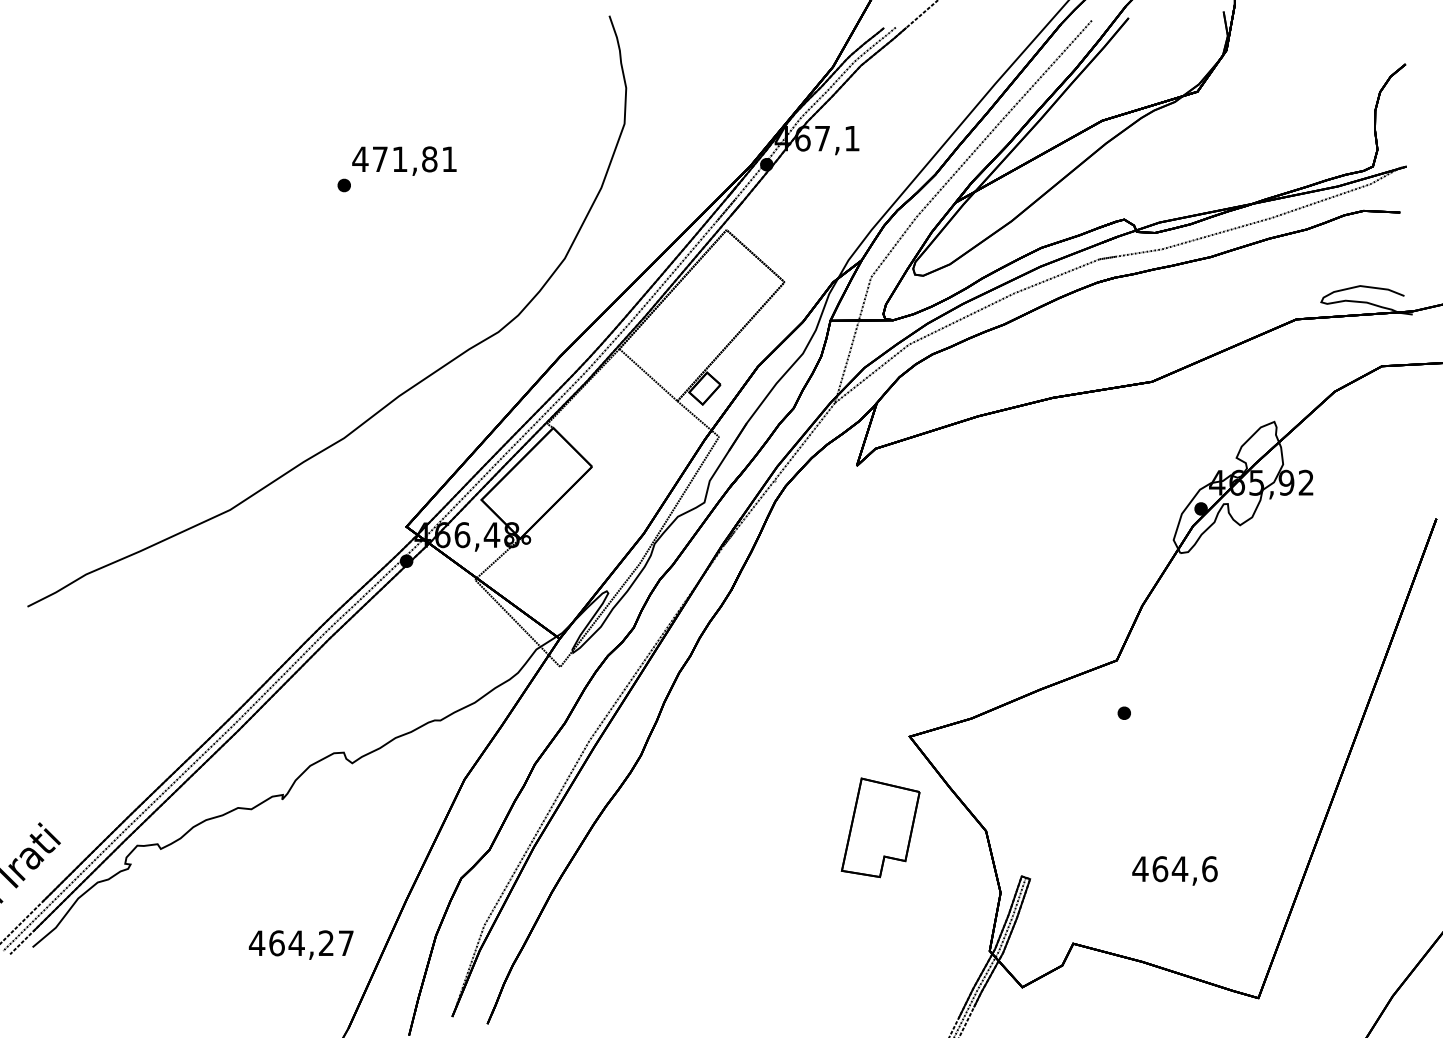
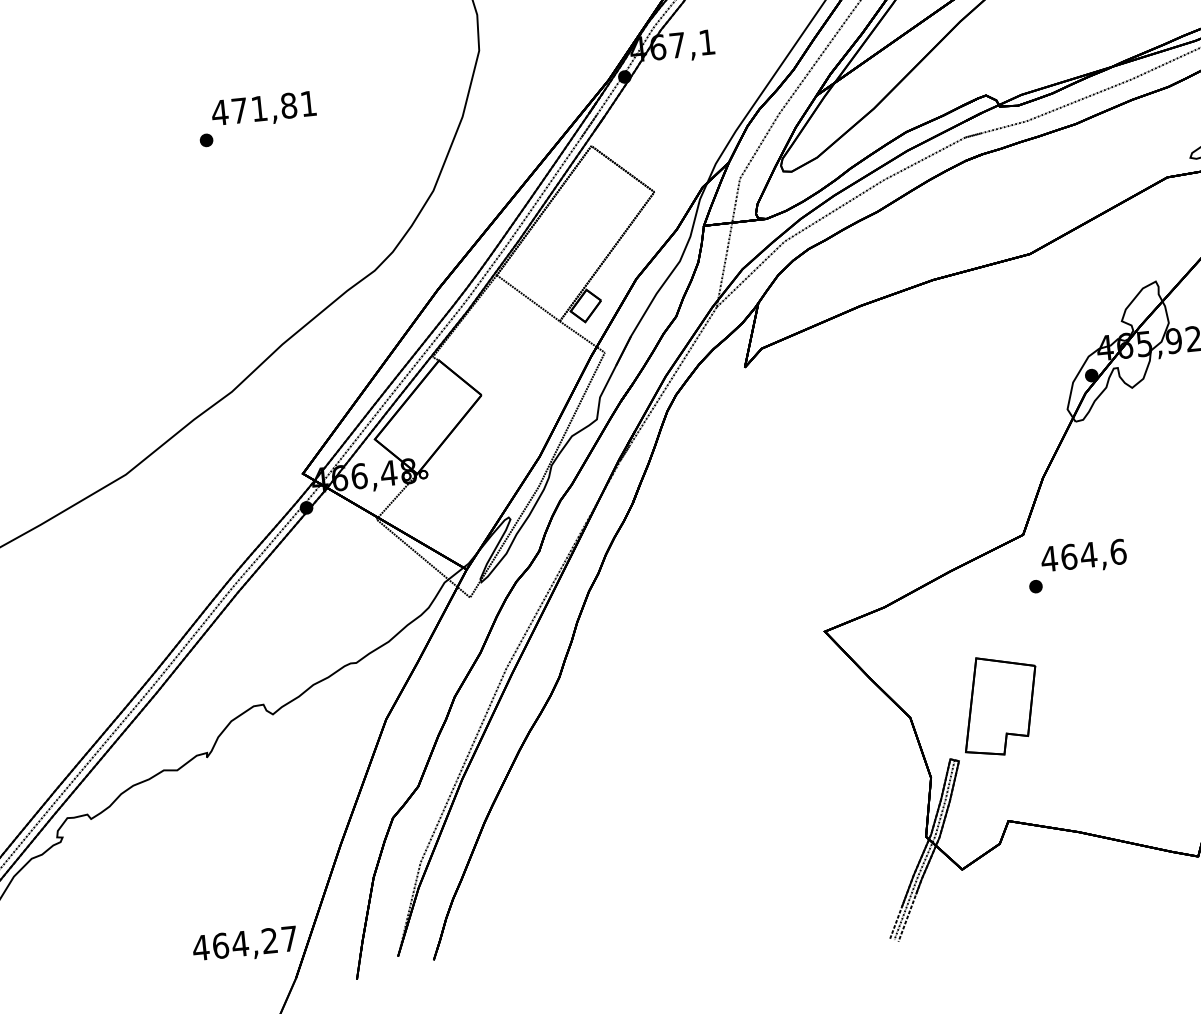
part: (880, 827) -> (999, 705), moved
text: (1174, 870) -> (1083, 556), moved
text: (300, 944) -> (244, 944), moved

